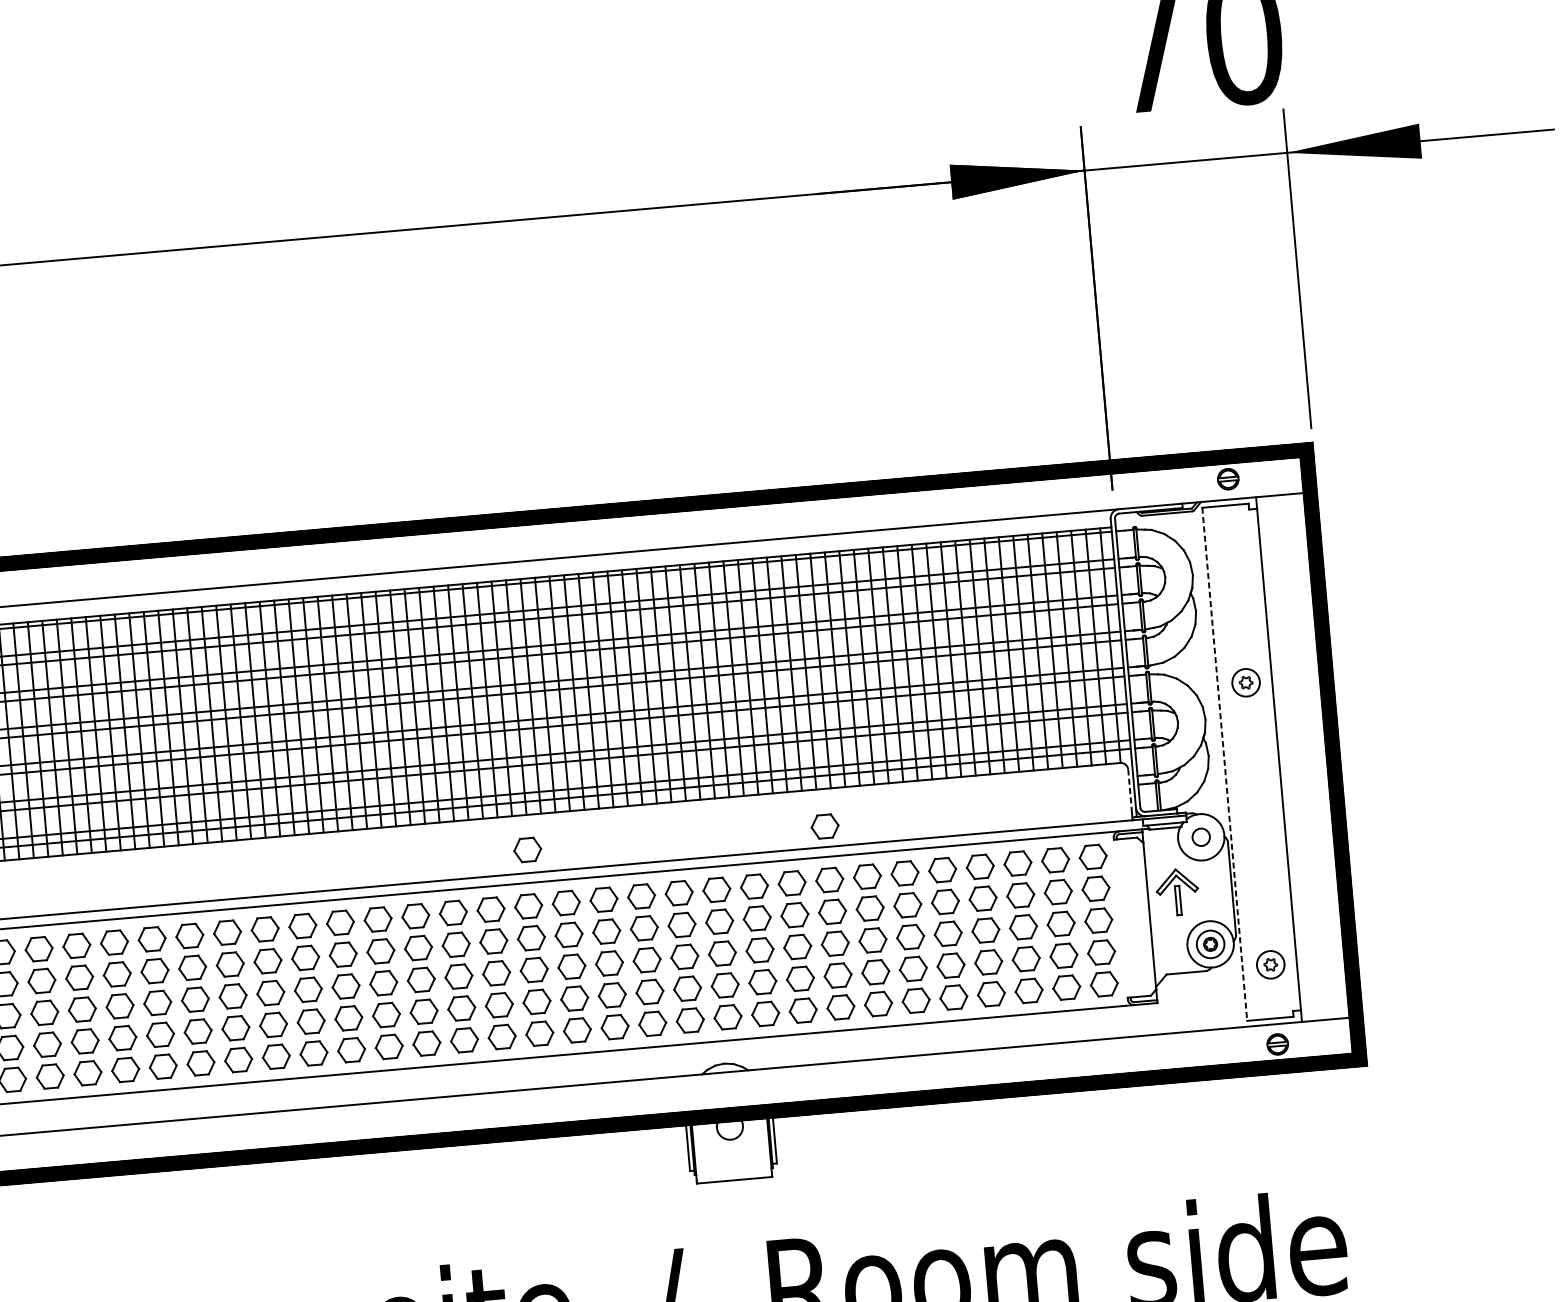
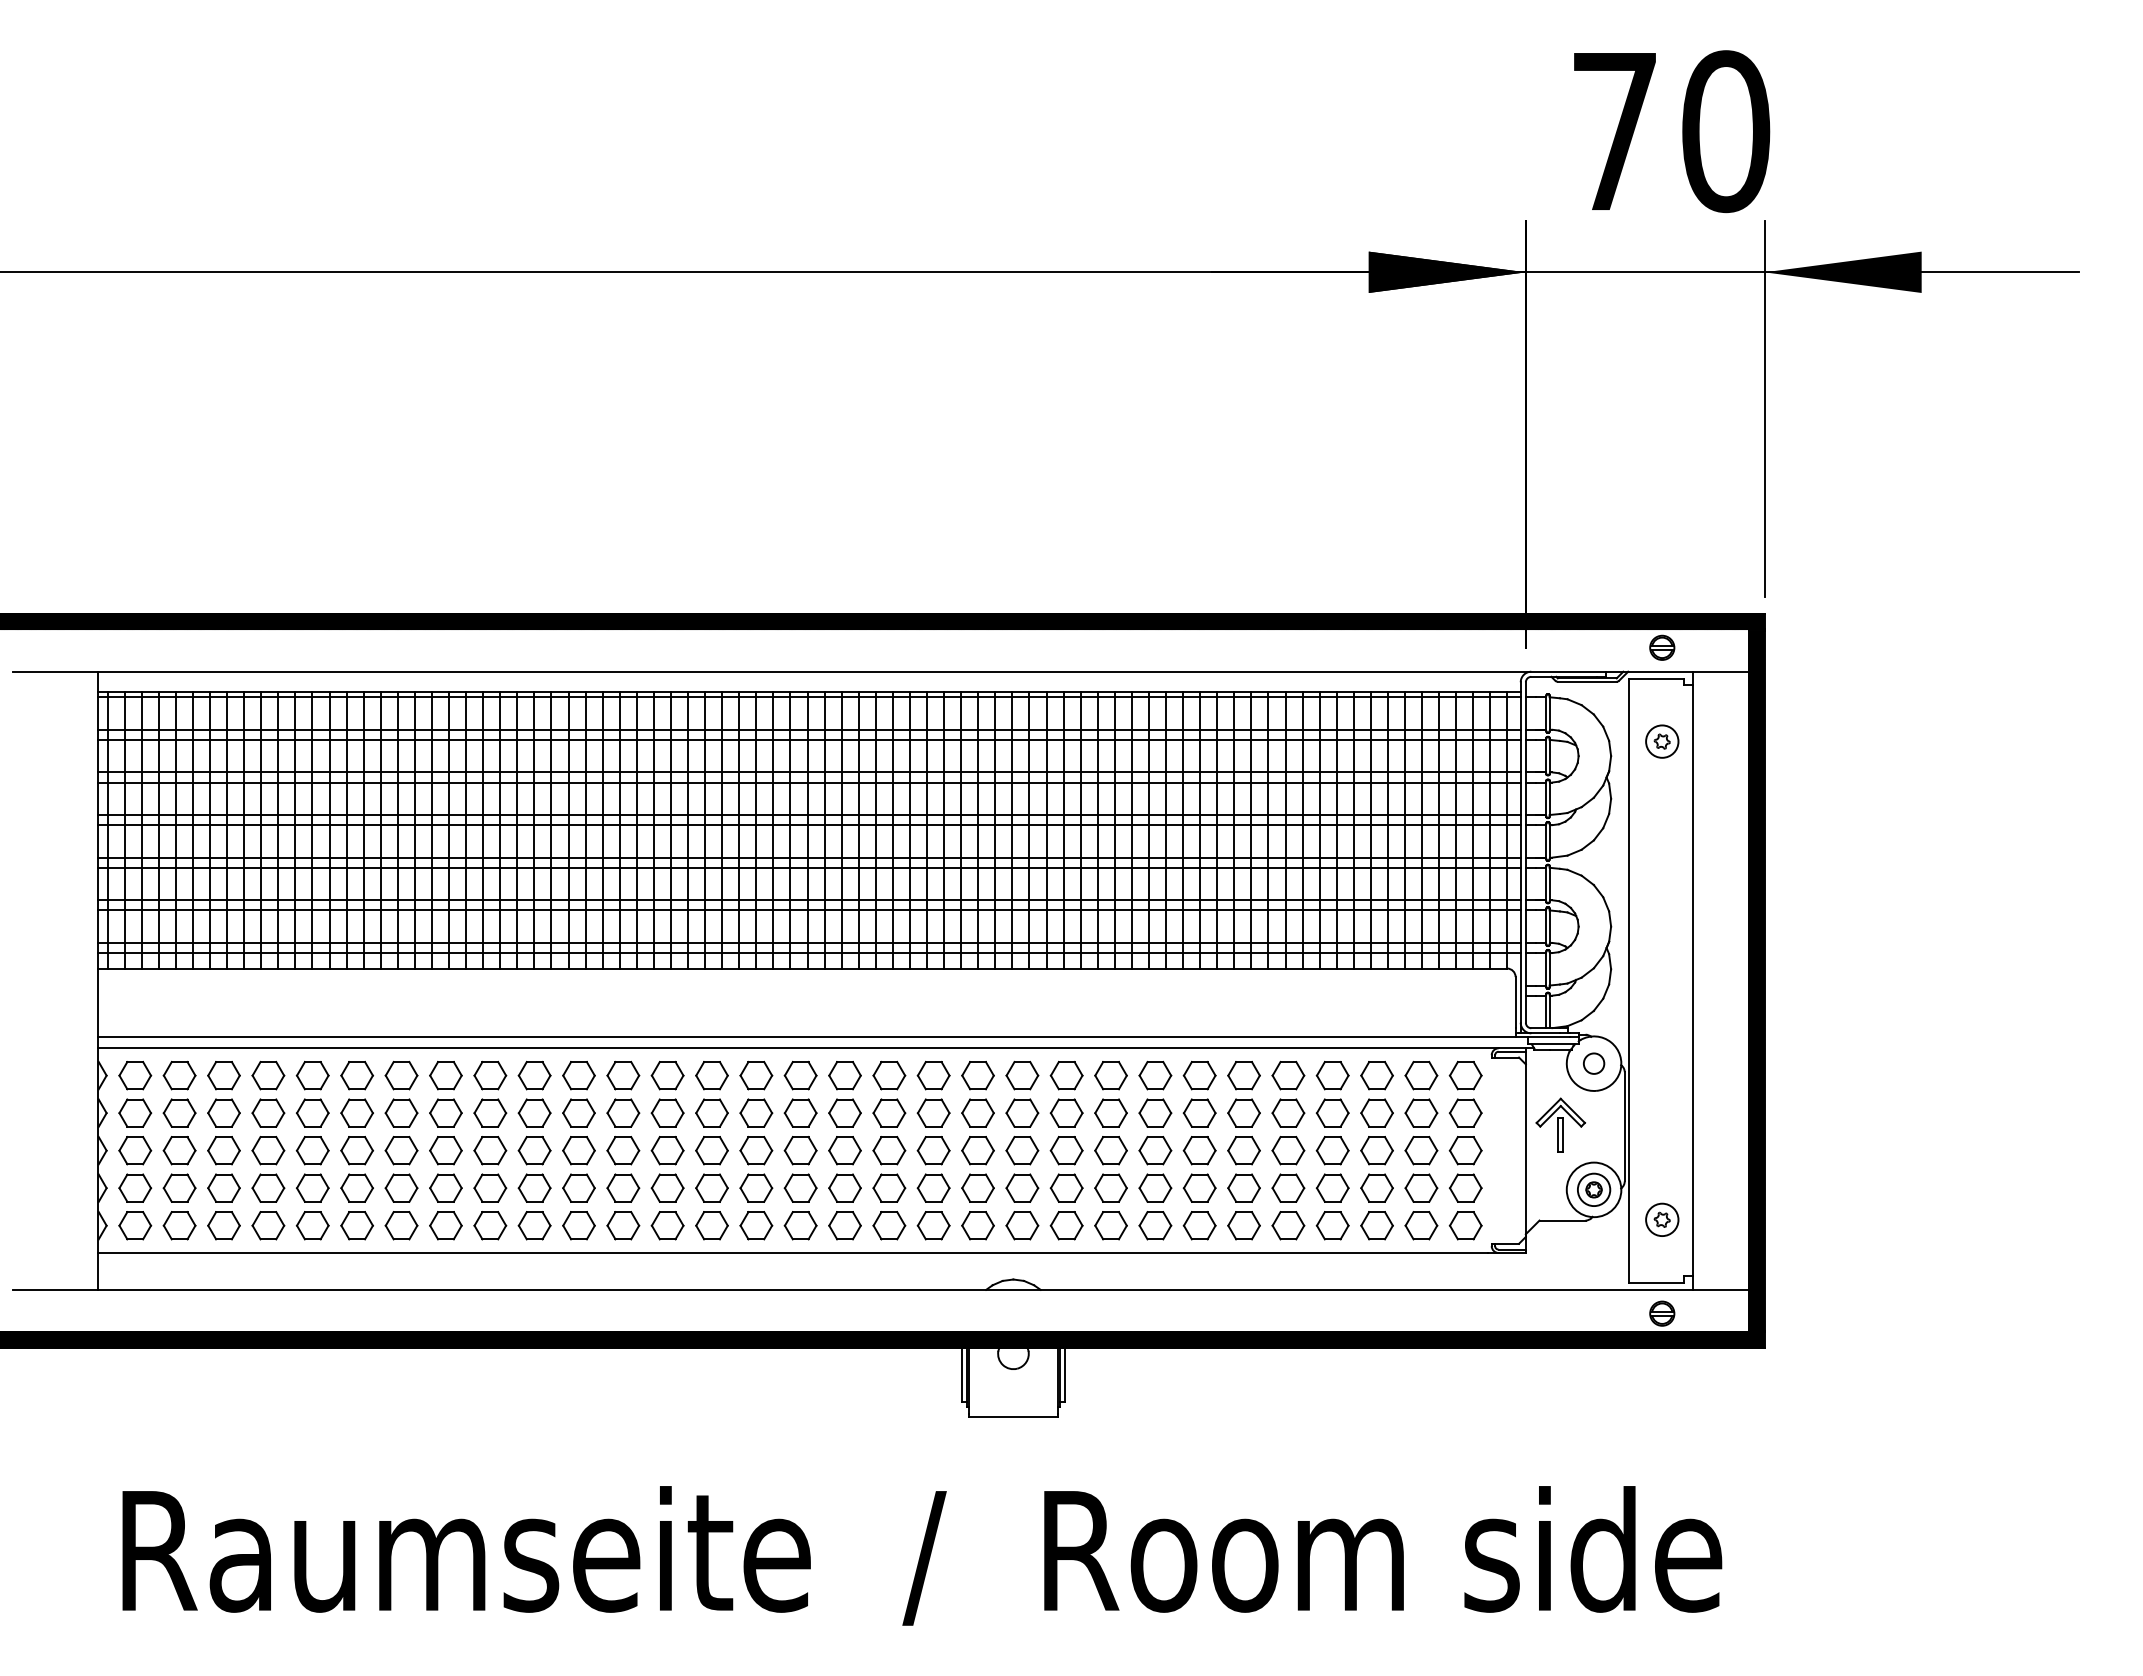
part: (1246, 682) -> (1662, 741), moved
line: (1225, 764) -> (1629, 981), dashed -> solid
line: (1129, 790) -> (1515, 1001), dashed -> solid
part: (825, 826) -> (1155, 1012), removed
part: (527, 849) -> (805, 1009), removed

